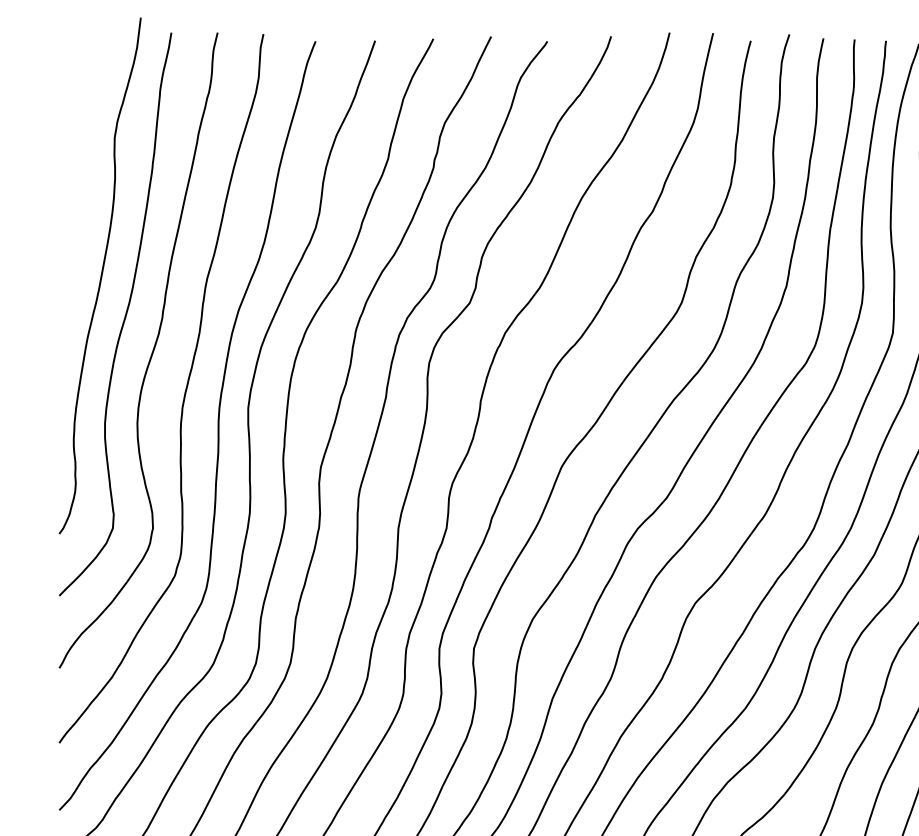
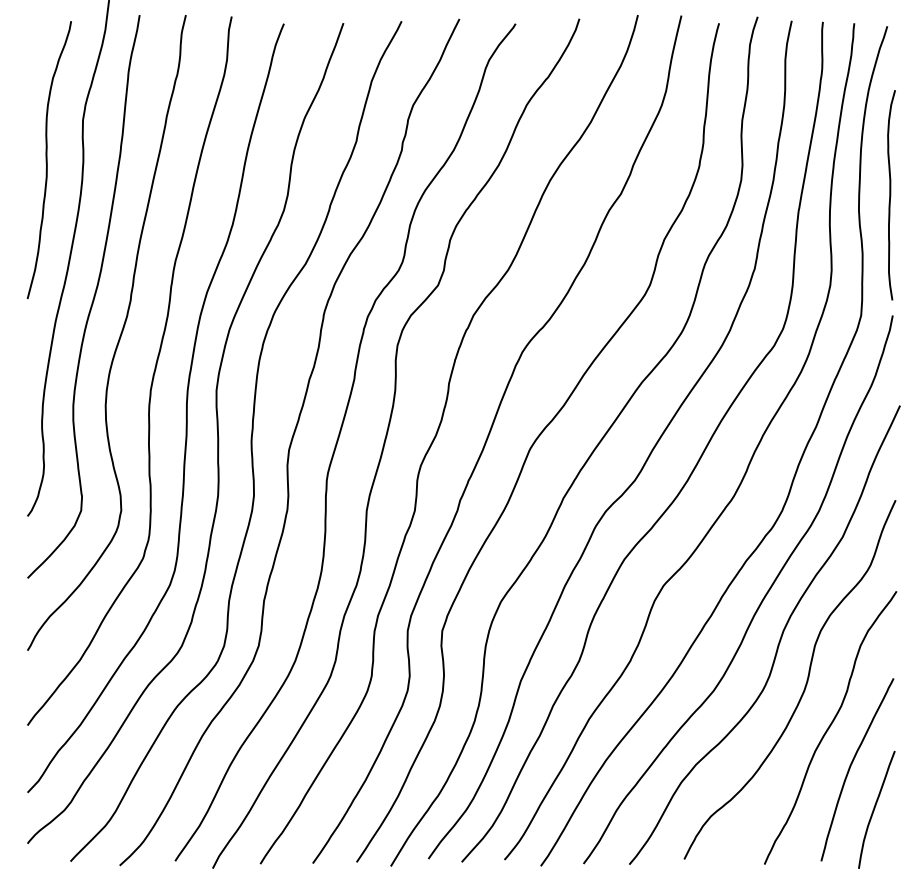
curve: (79, 177) -> (47, 159), added

